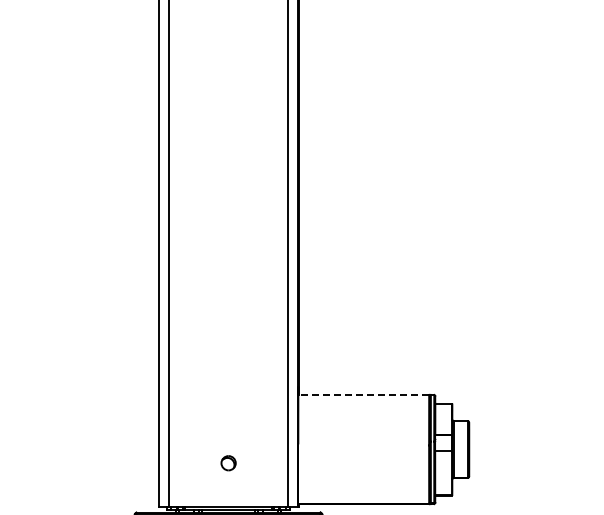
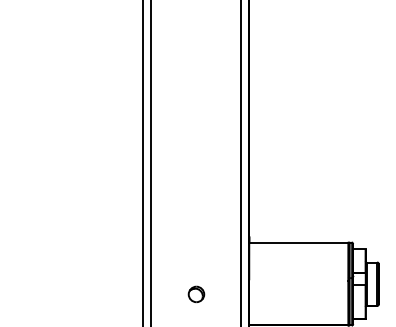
line: (363, 395) -> (298, 243), dashed -> solid
part: (228, 463) -> (196, 294), size x1.43

